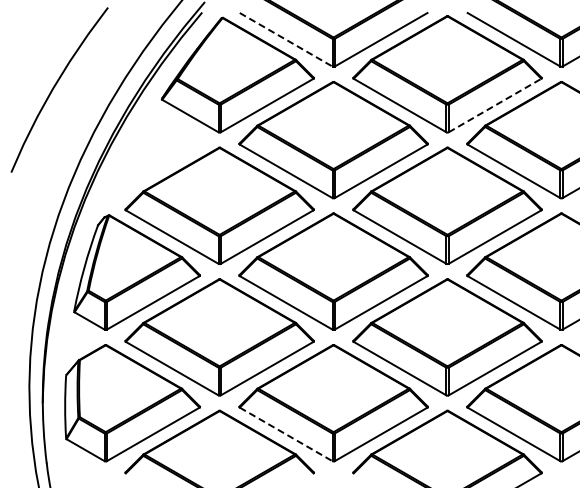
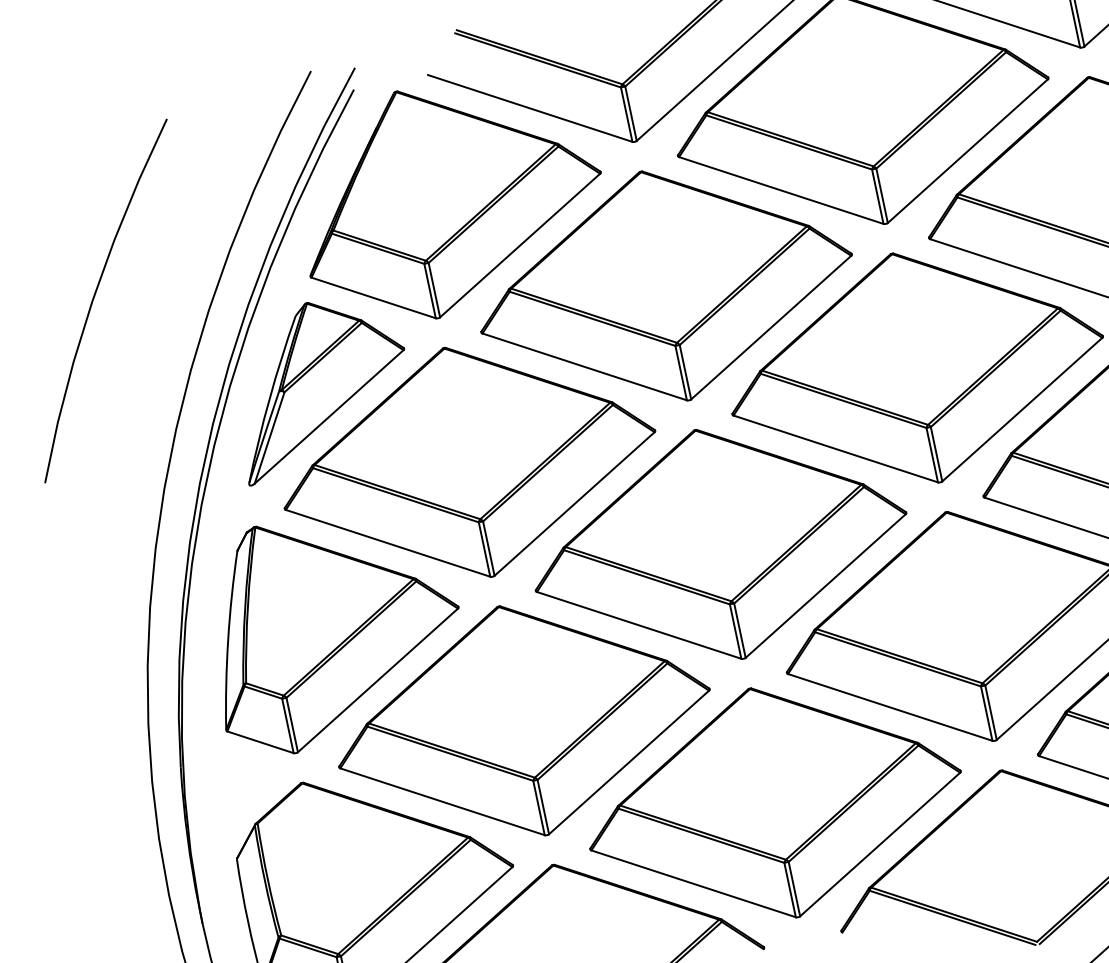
line: (286, 39) -> (530, 107), dashed -> solid
line: (495, 105) -> (968, 150), dashed -> solid
part: (154, 152) -> (318, 384), added
line: (286, 434) -> (694, 883), dashed -> solid

